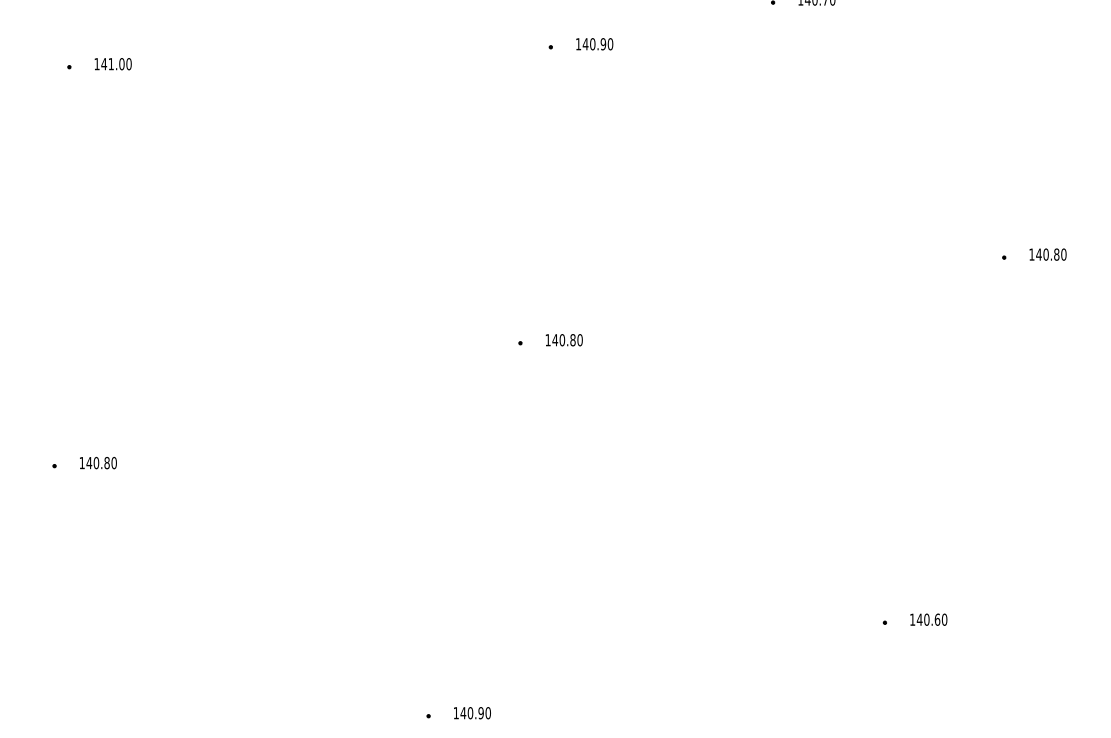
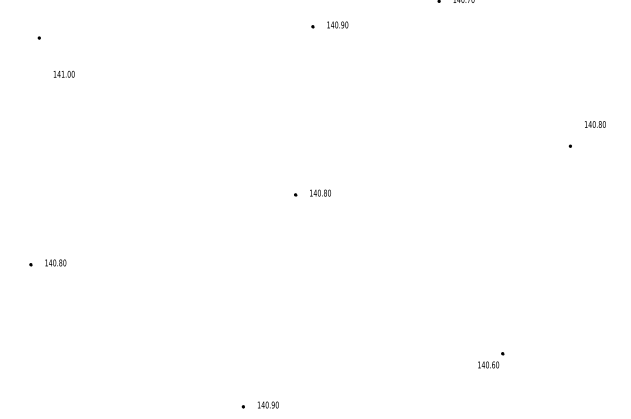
text: (111, 62) -> (63, 73), moved
text: (1048, 254) -> (595, 124), moved
text: (928, 618) -> (488, 364), moved

